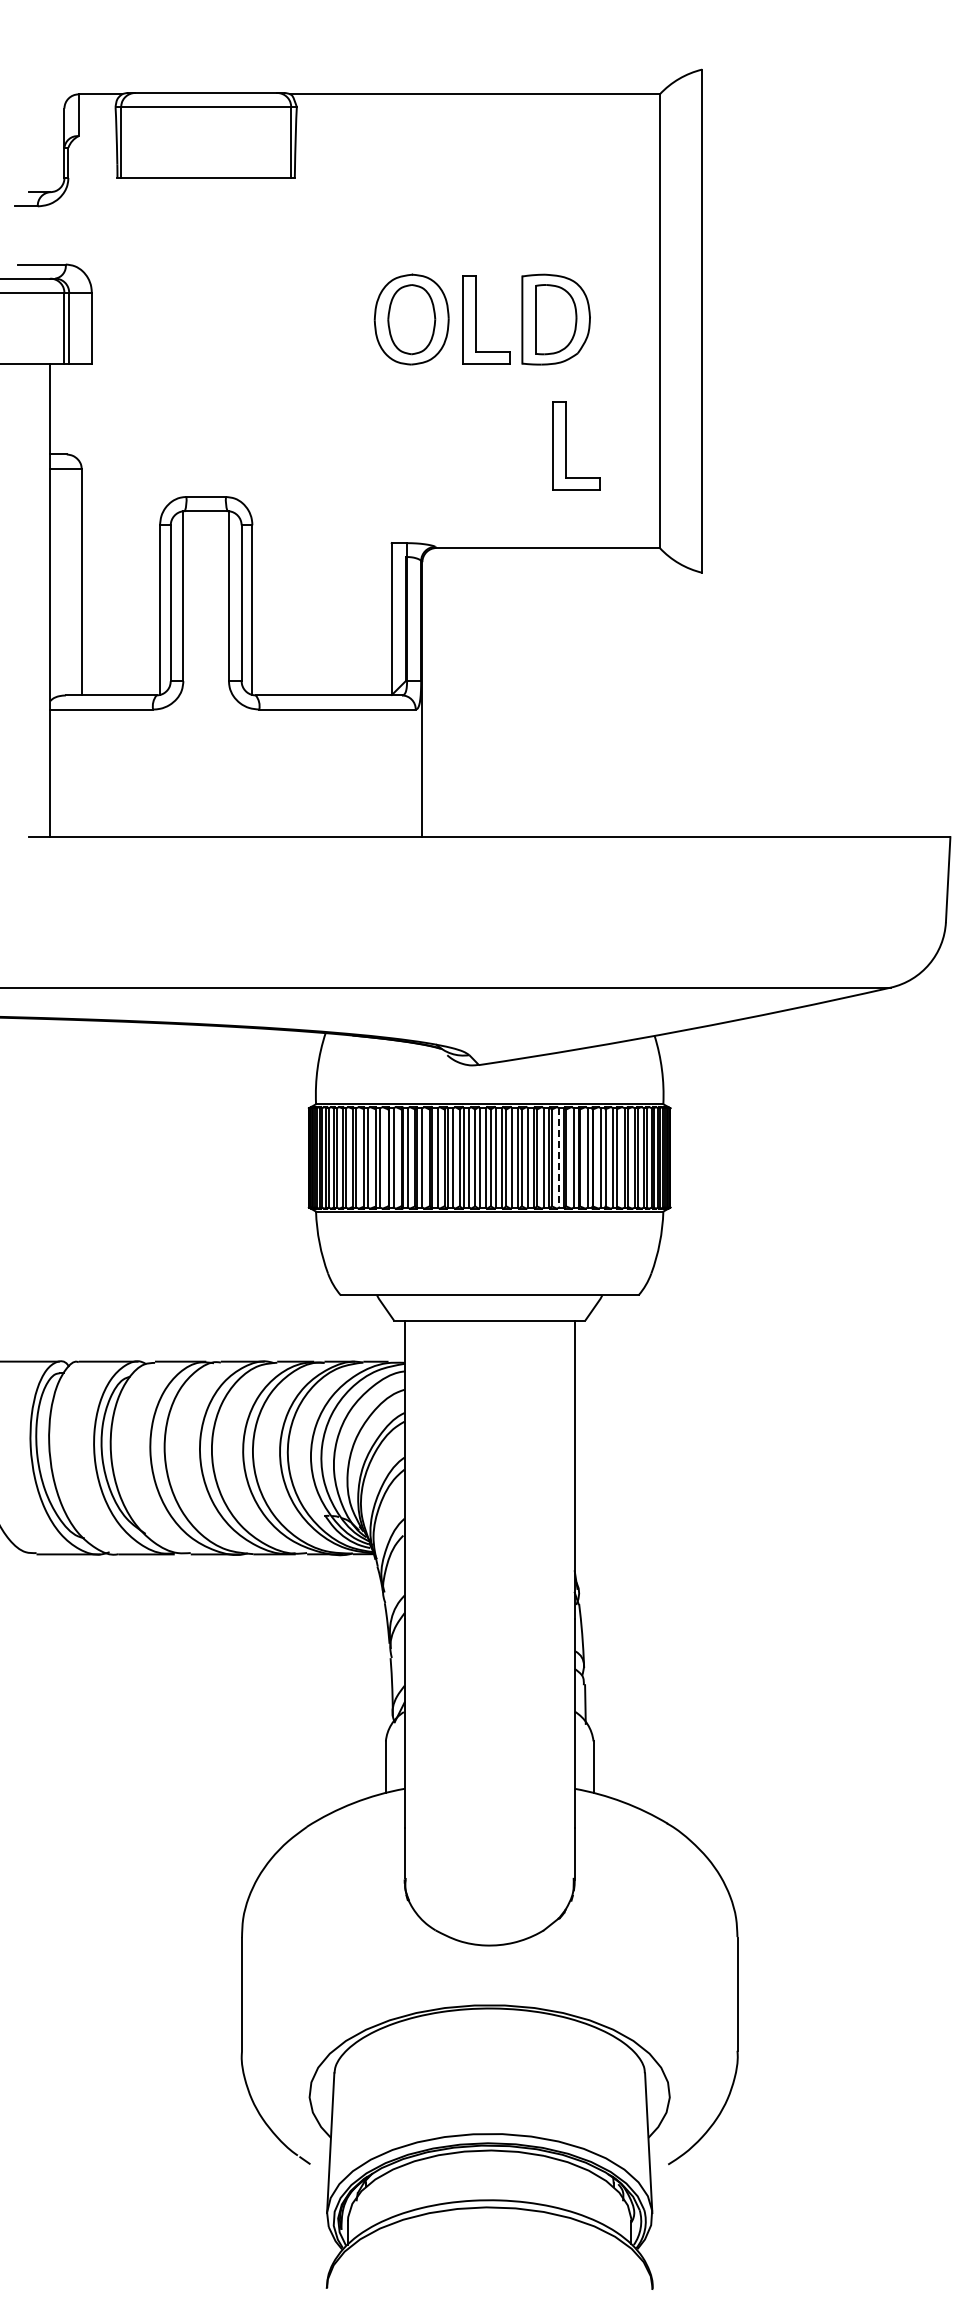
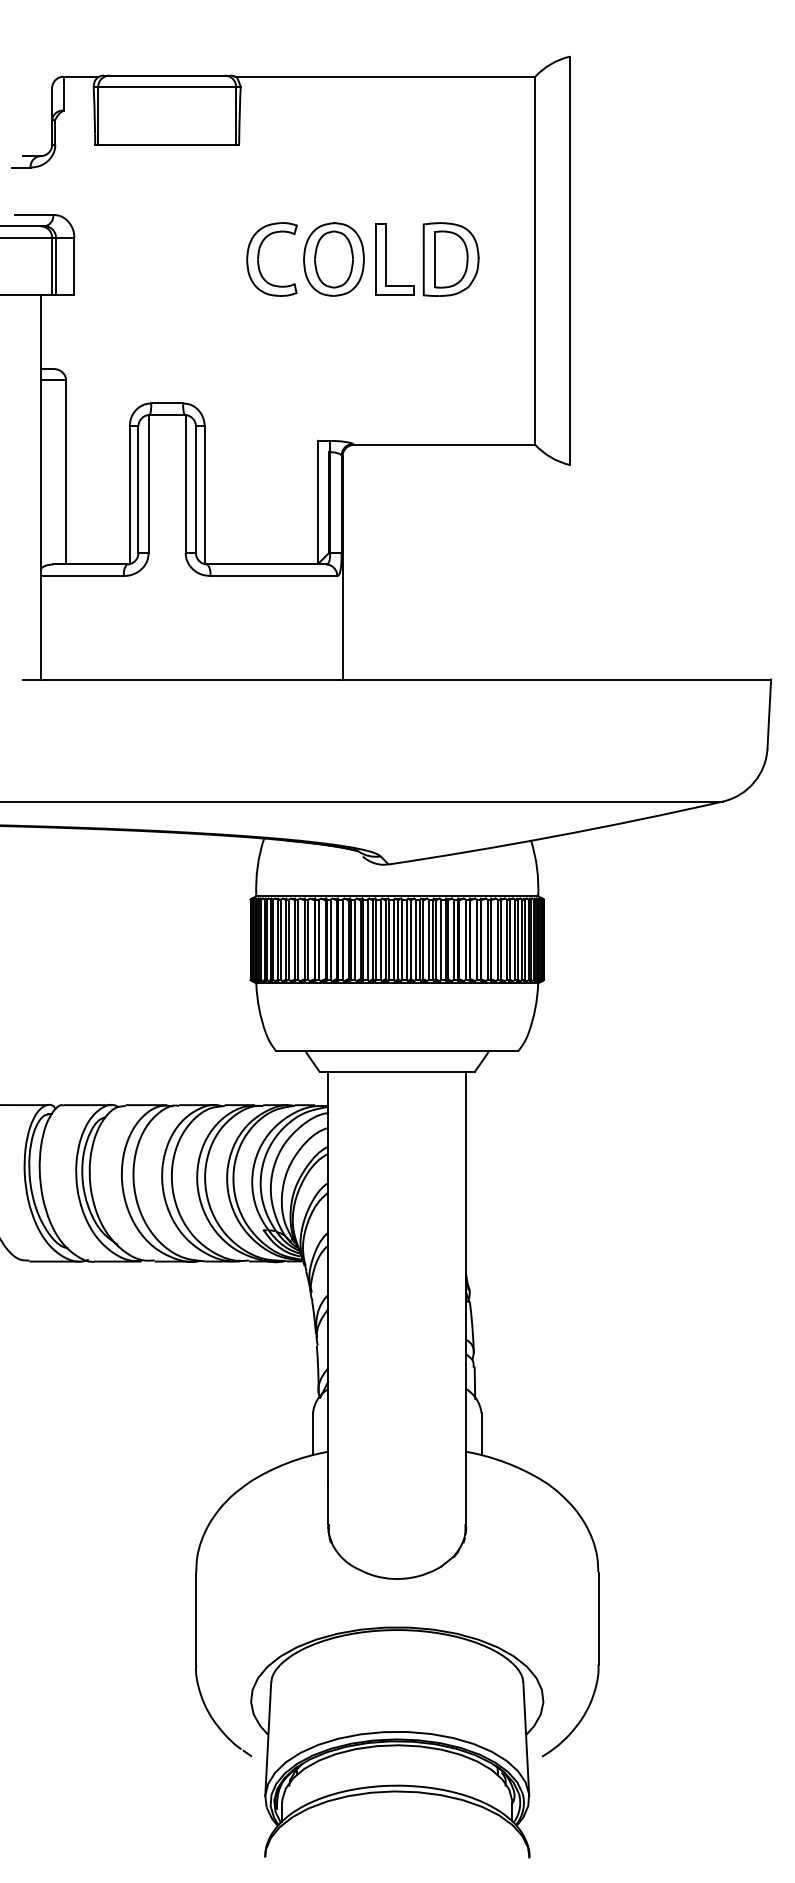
part: (319, 319) -> (259, 259), added
part: (566, 445) -> (459, 361), removed
line: (559, 1157) -> (453, 939), dashed -> solid

